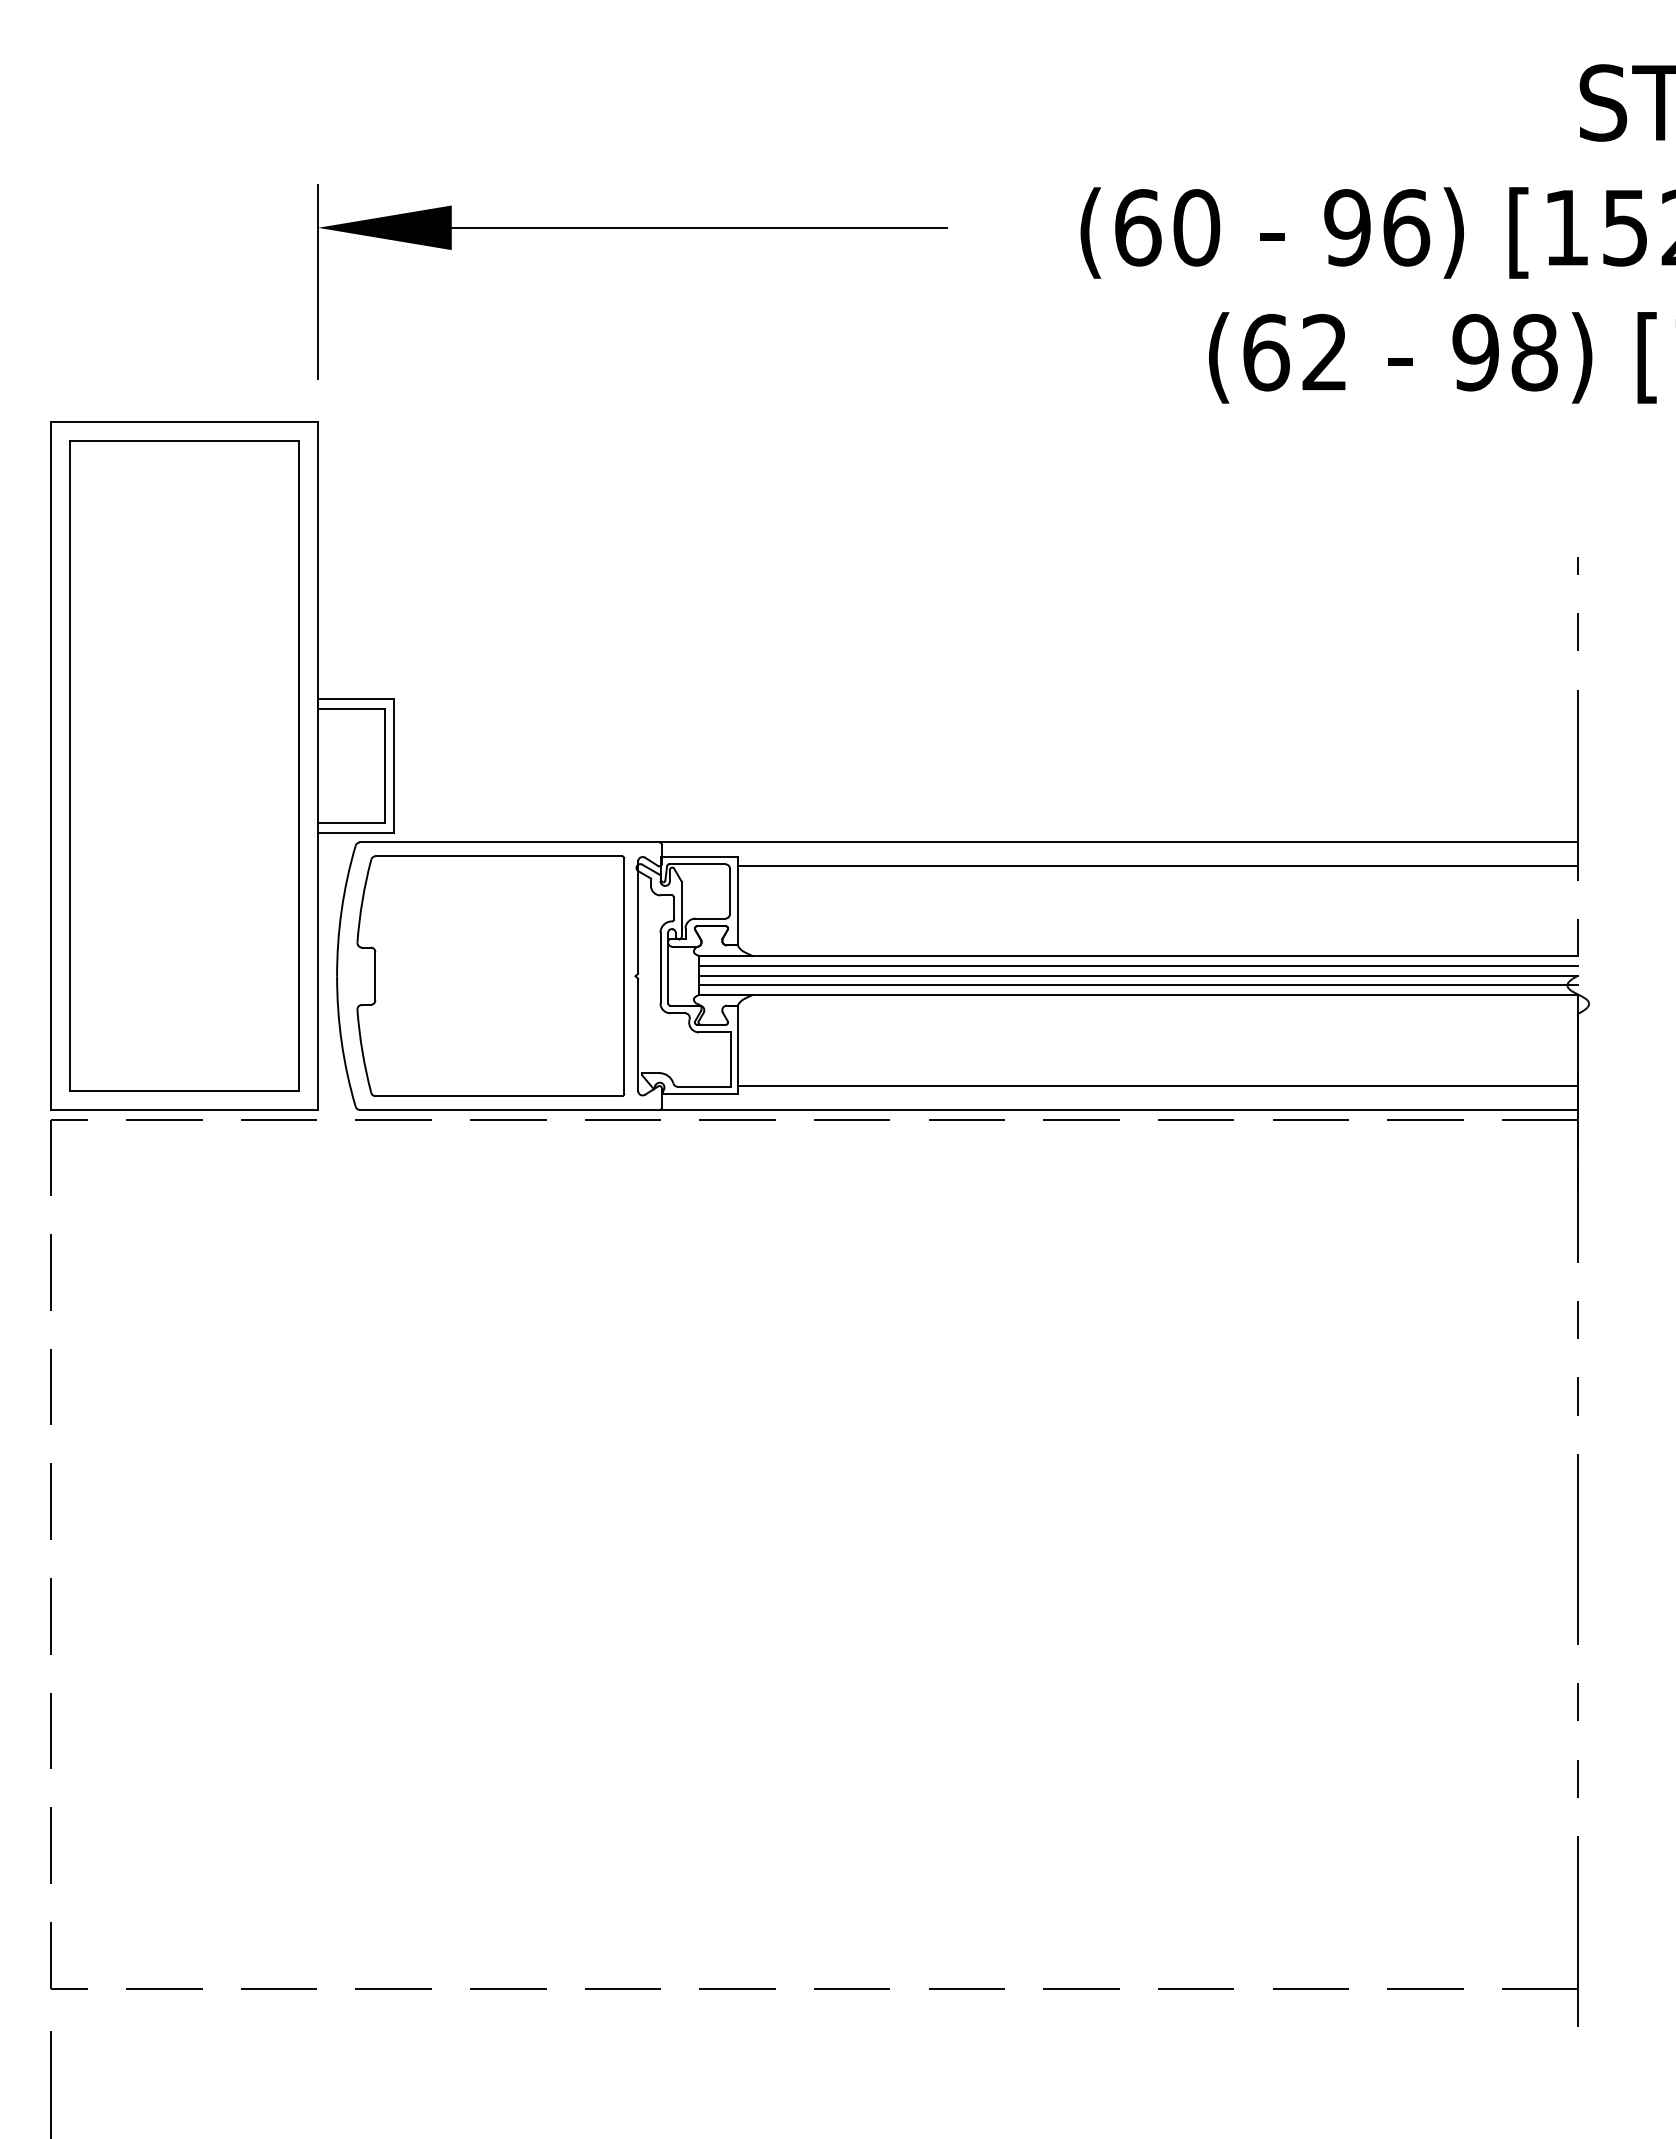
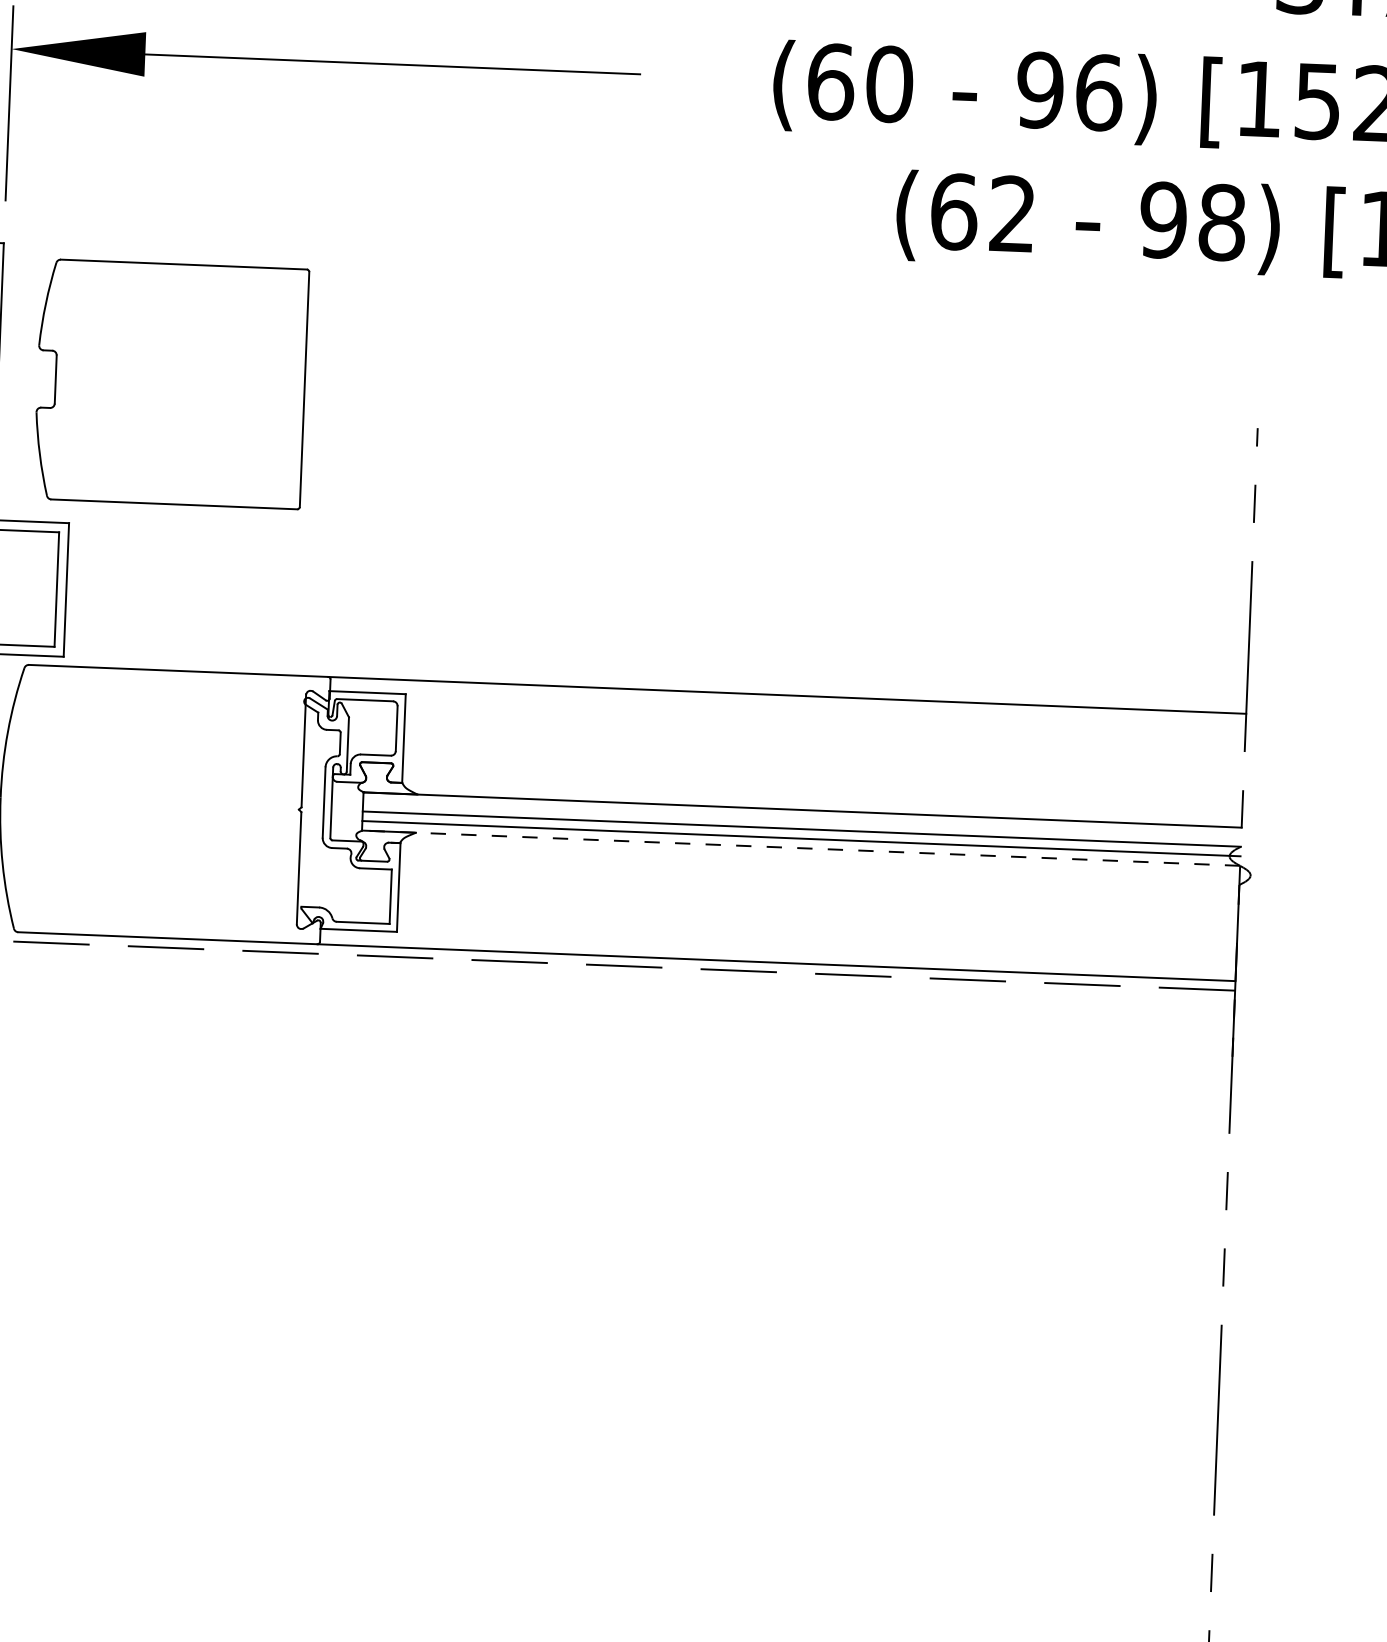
line: (1157, 866) -> (824, 720), removed
line: (1138, 965) -> (801, 819), removed
part: (490, 976) -> (170, 384), moved
line: (1138, 994) -> (800, 848), solid -> dashed
line: (1158, 1086) -> (816, 940), removed

